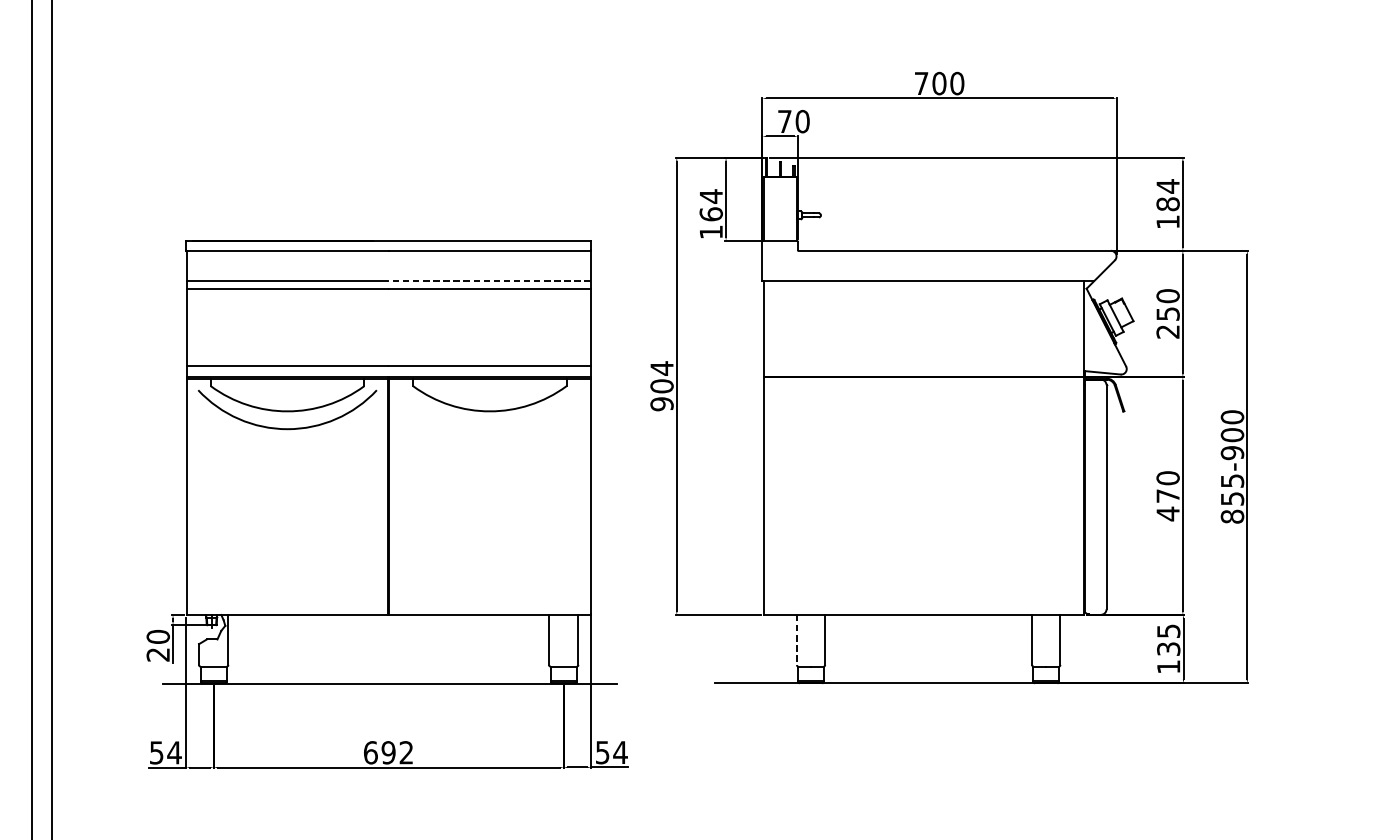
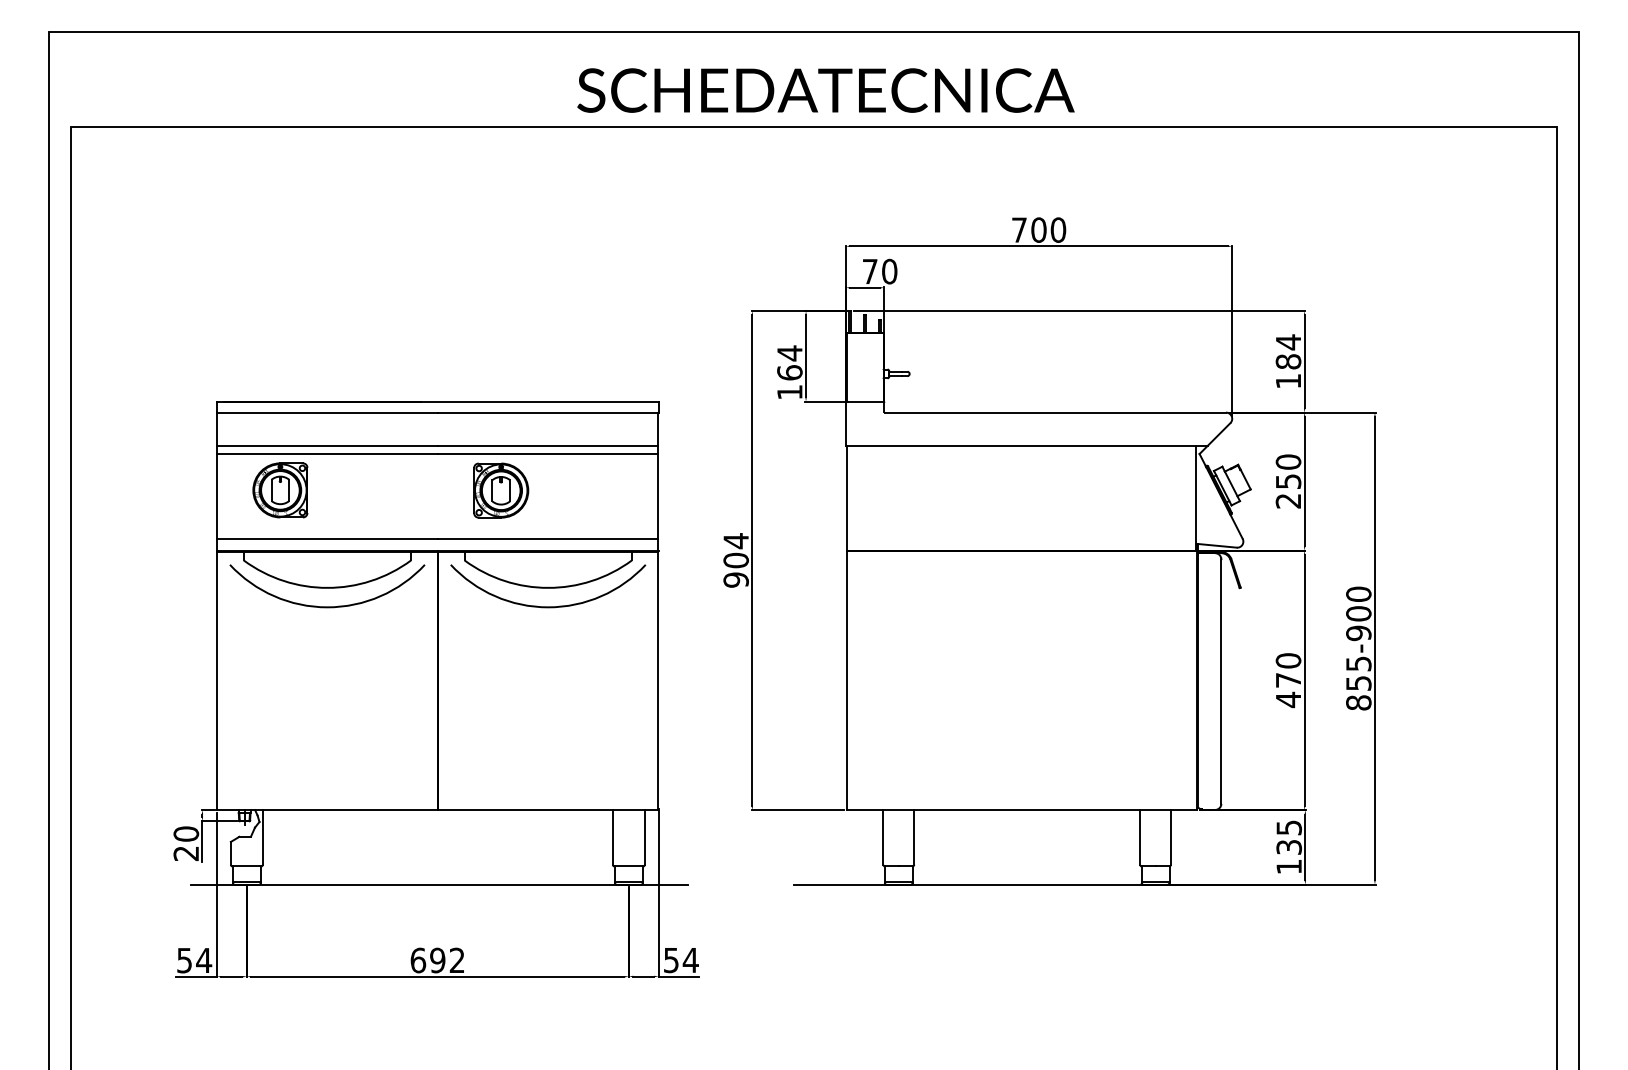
line: (489, 280) -> (547, 445), dashed -> solid
part: (244, 322) -> (280, 490), added
part: (447, 322) -> (501, 490), added
arc: (490, 428) -> (548, 606), added
line: (797, 640) -> (883, 837), dashed -> solid

